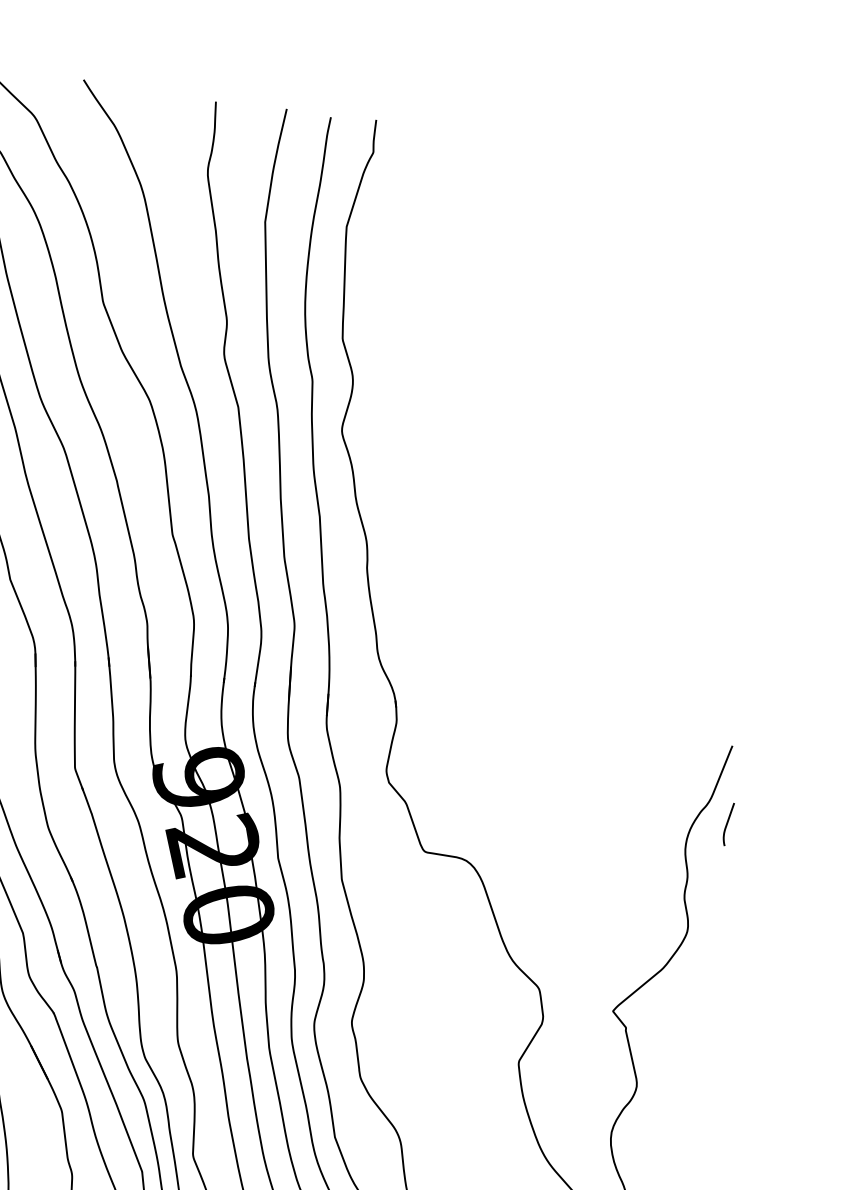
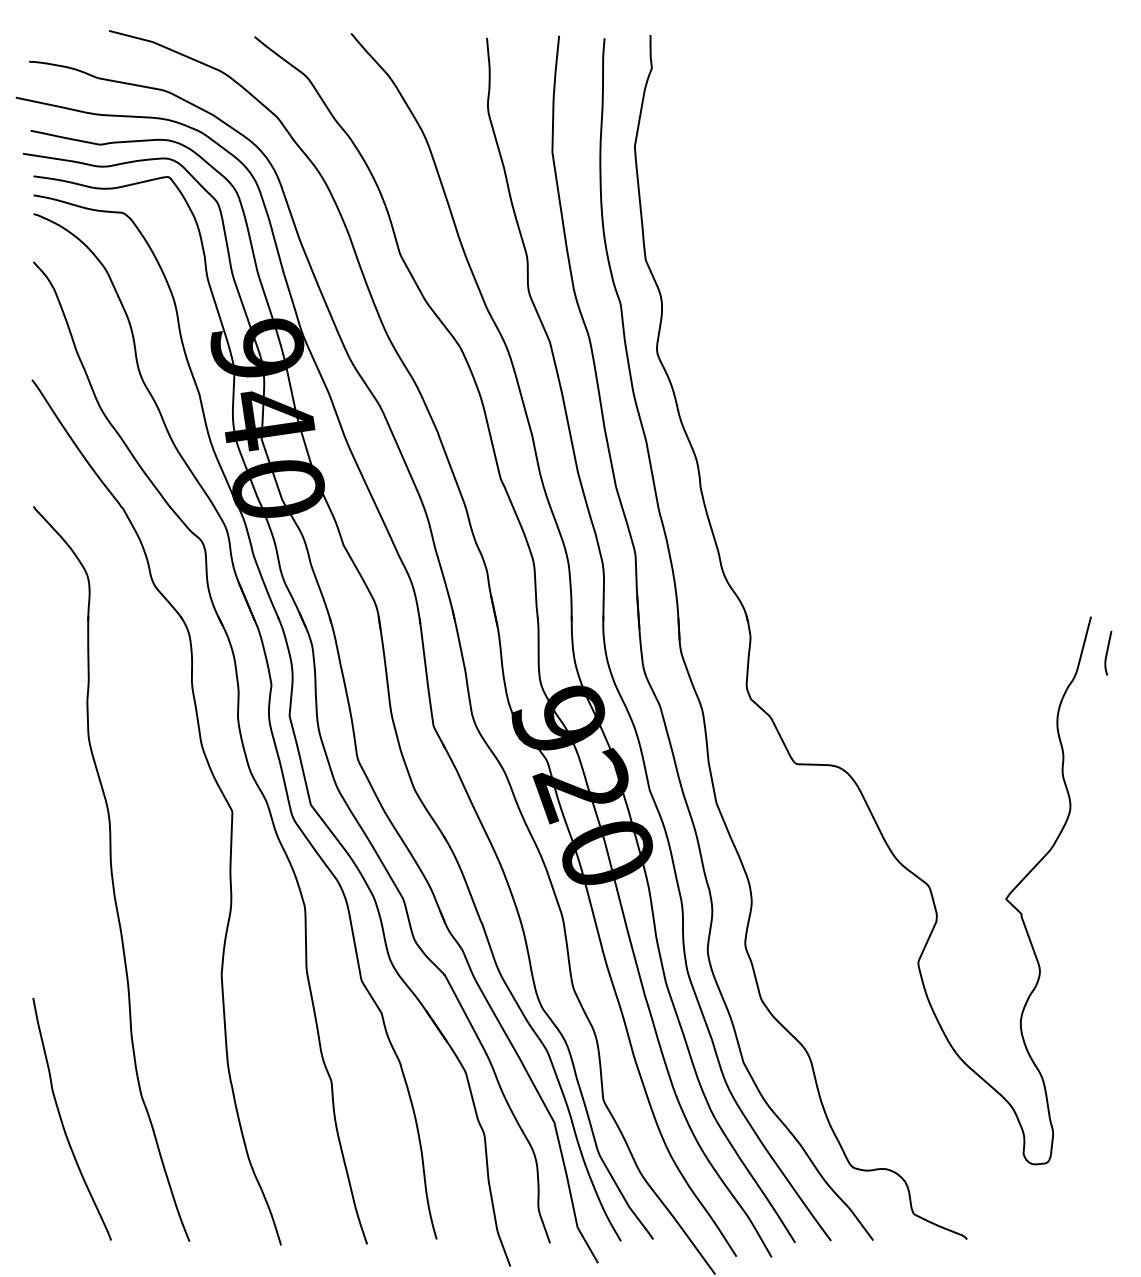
curve: (727, 824) -> (1107, 653), moved

